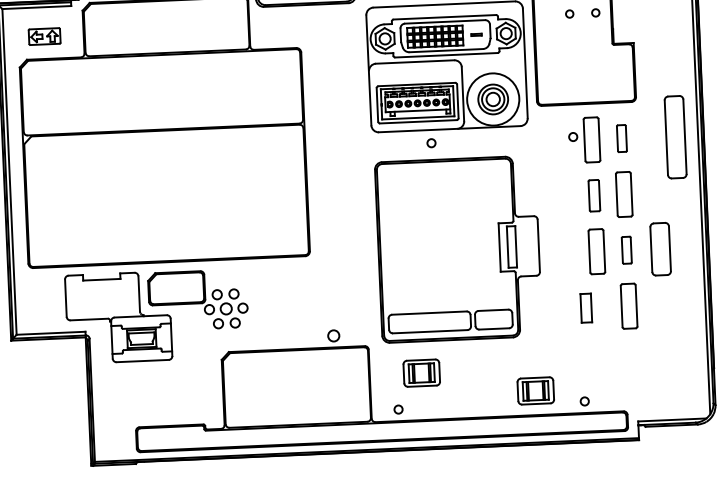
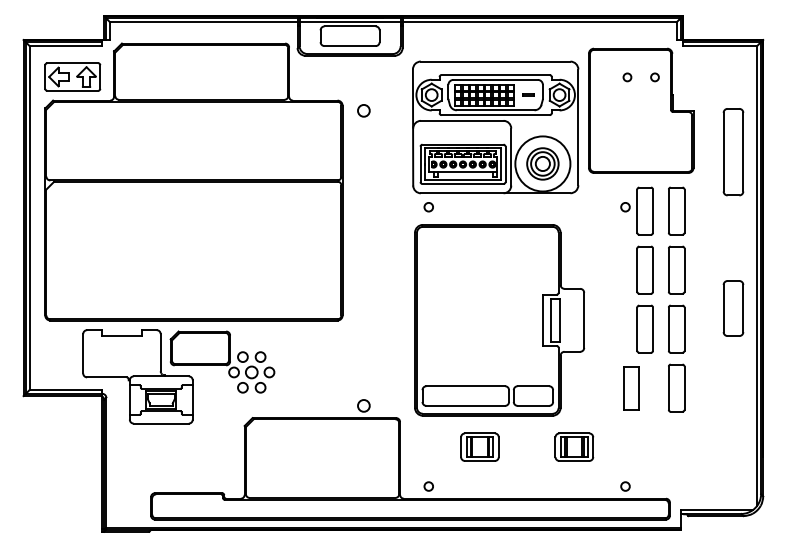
part: (44, 36) -> (72, 76), size x1.67
circle: (321, 56) -> (363, 110), added
part: (675, 137) -> (733, 152), moved
part: (621, 138) -> (676, 210), size x1.67
circle: (431, 143) -> (428, 207), moved
part: (593, 195) -> (644, 269), size x1.43
part: (626, 249) -> (676, 328), size x1.67
part: (660, 249) -> (733, 308), moved
part: (586, 308) -> (631, 388), size x1.43
part: (421, 372) -> (479, 446), moved
part: (535, 390) -> (574, 446), moved

